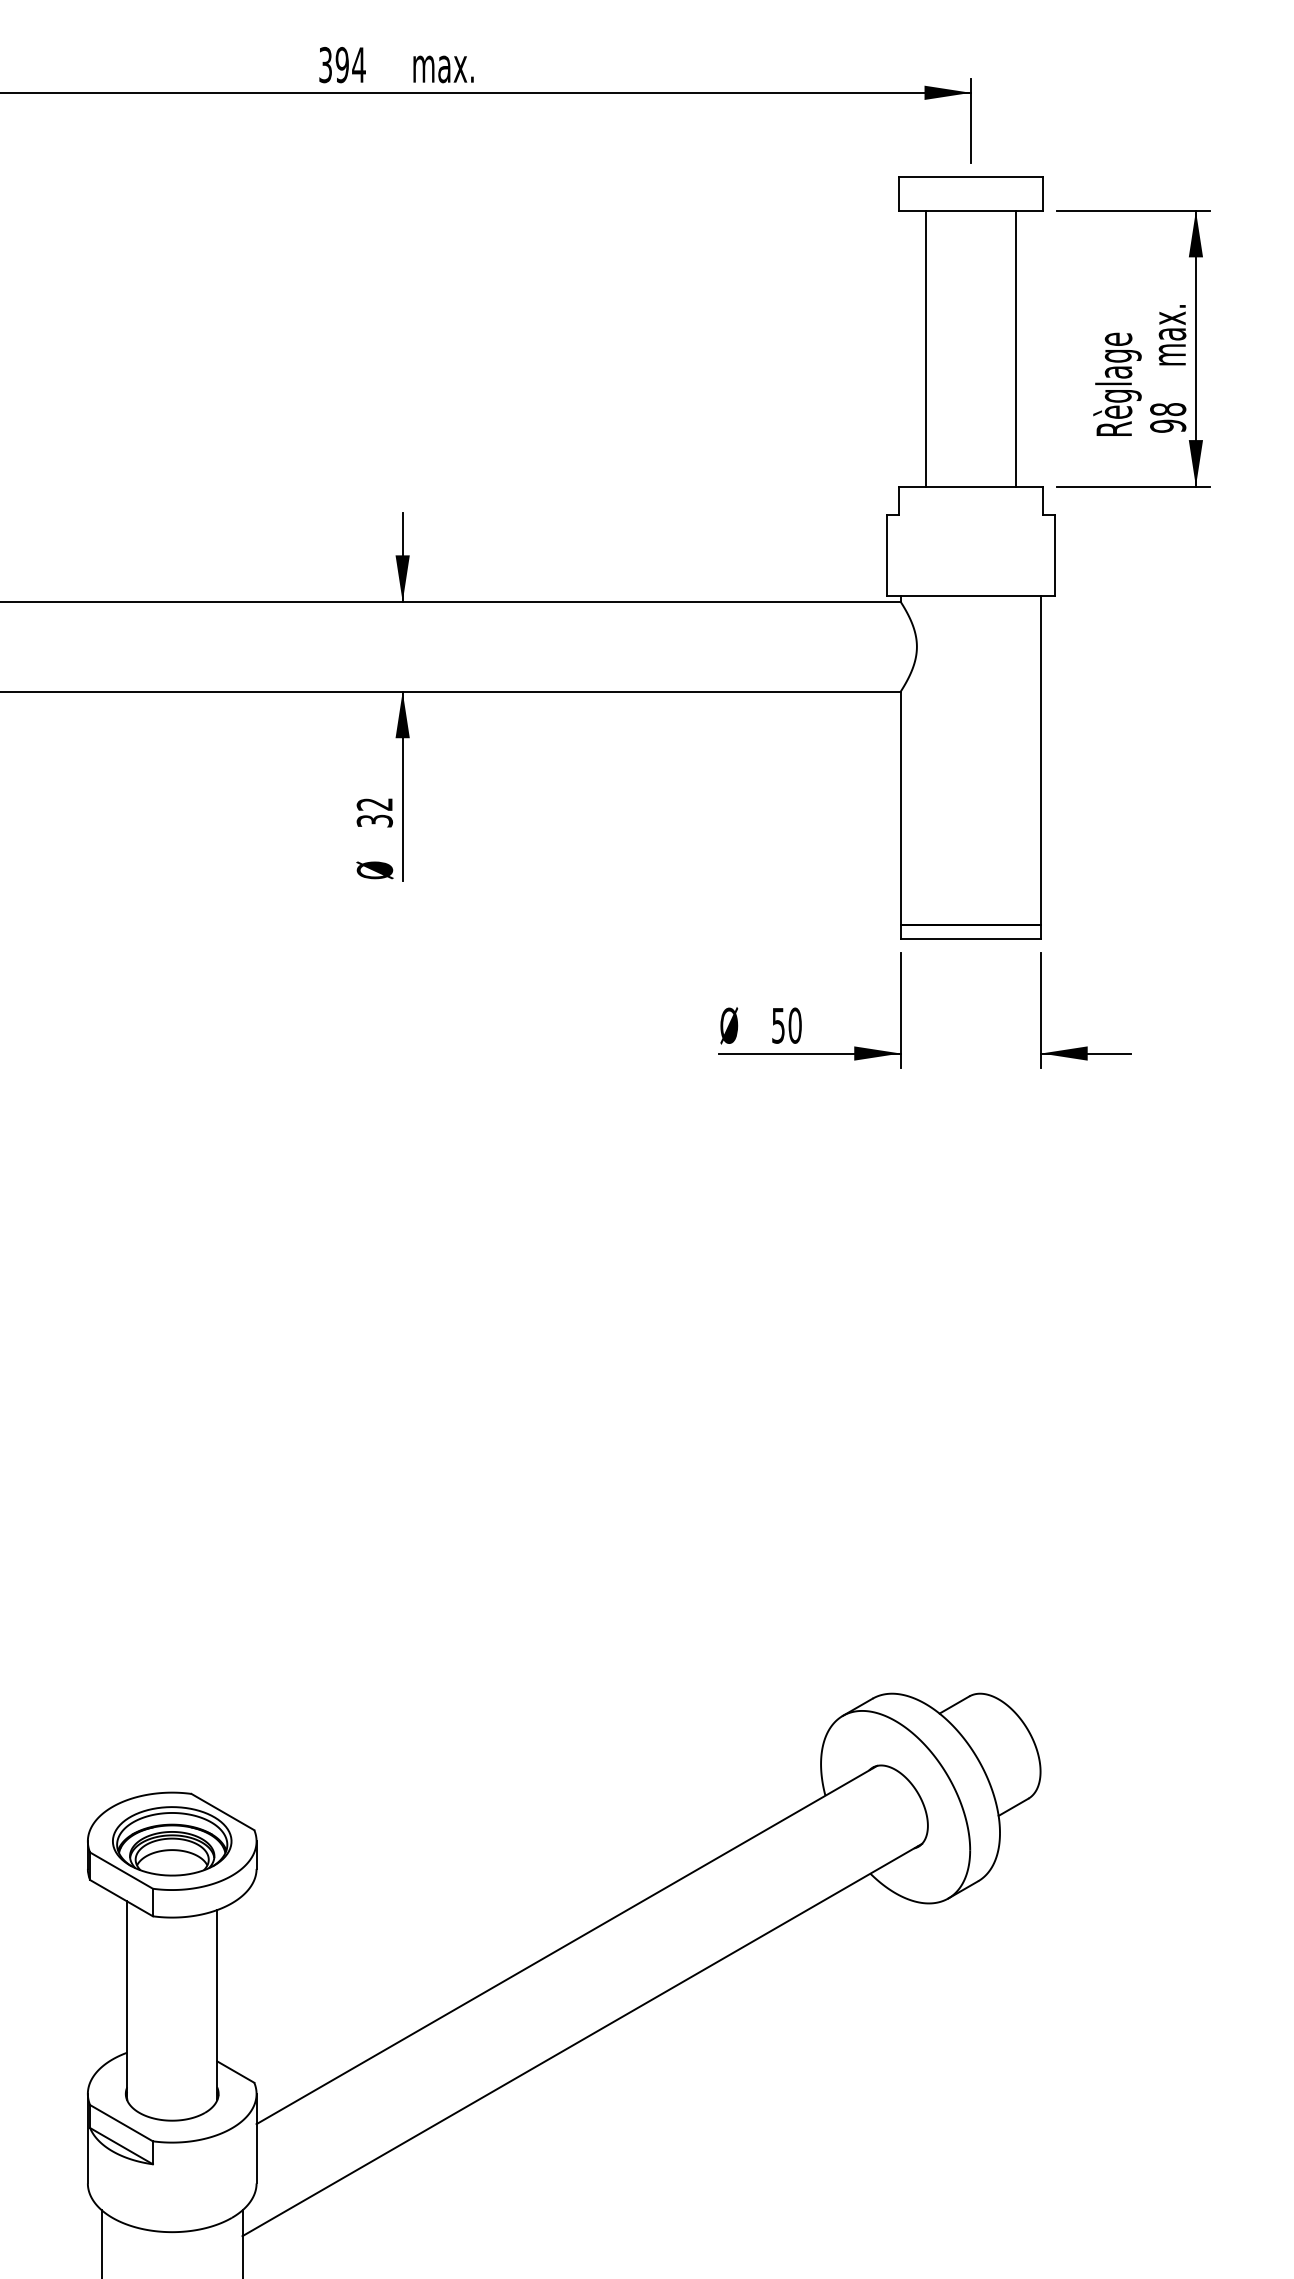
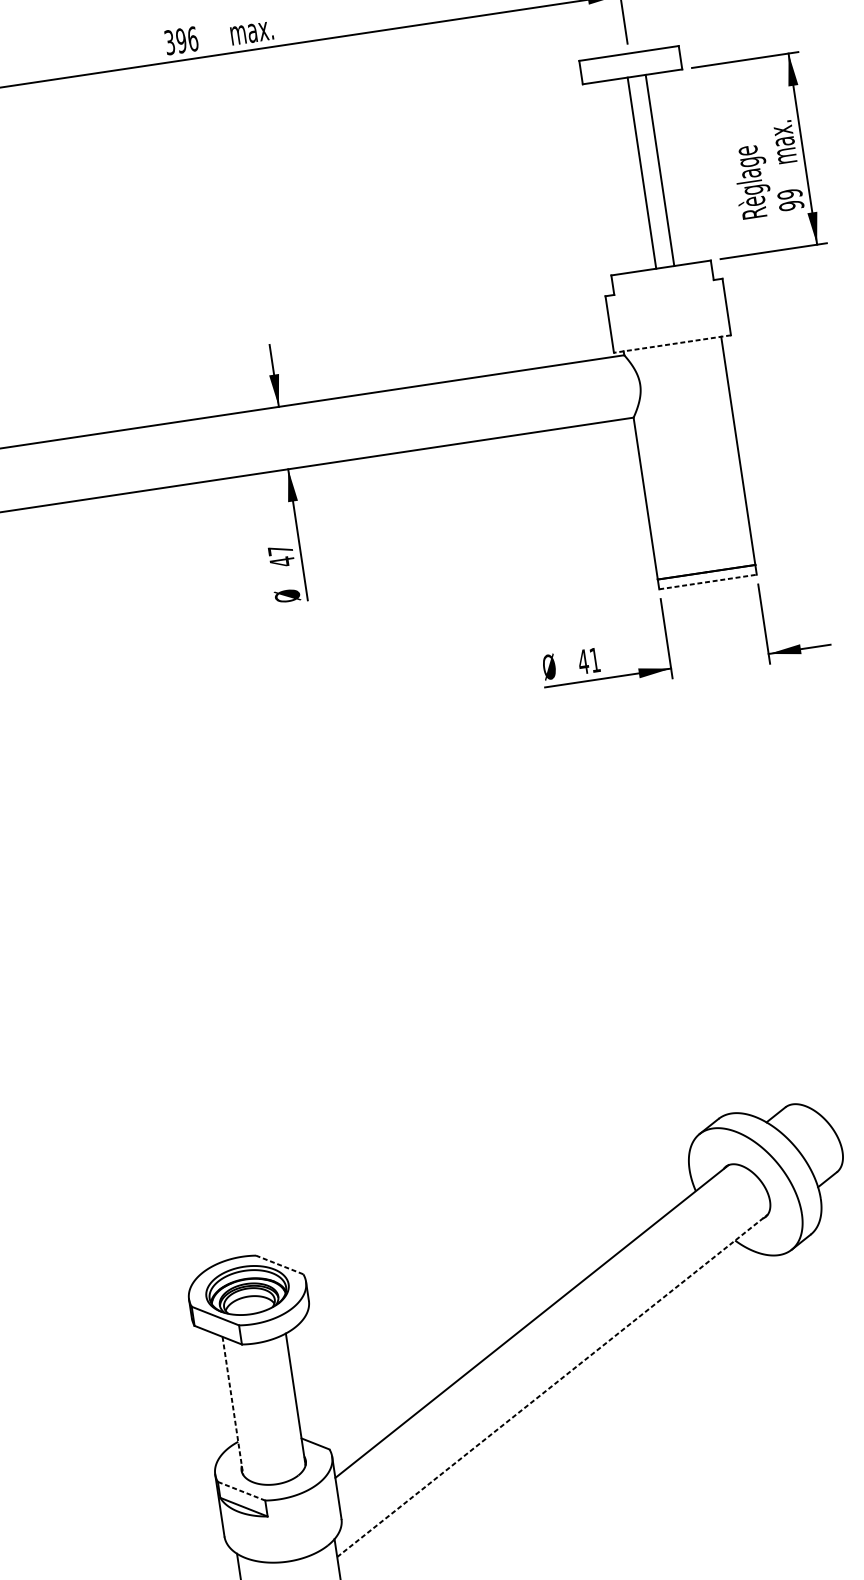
text: (358, 64) -> (192, 38), 394 -> 396
line: (925, 348) -> (659, 170), moved
line: (1015, 348) -> (641, 173), moved
text: (1168, 409) -> (790, 194), 98 -> 99
line: (970, 596) -> (672, 344), solid -> dashed
text: (374, 813) -> (281, 556), 32 -> 47
line: (971, 939) -> (708, 582), solid -> dashed
text: (786, 1025) -> (589, 660), 50 -> 41
line: (222, 1811) -> (279, 1264), solid -> dashed
line: (127, 1999) -> (232, 1404), solid -> dashed
line: (582, 2039) -> (552, 1385), solid -> dashed
line: (121, 2123) -> (241, 1491), solid -> dashed

